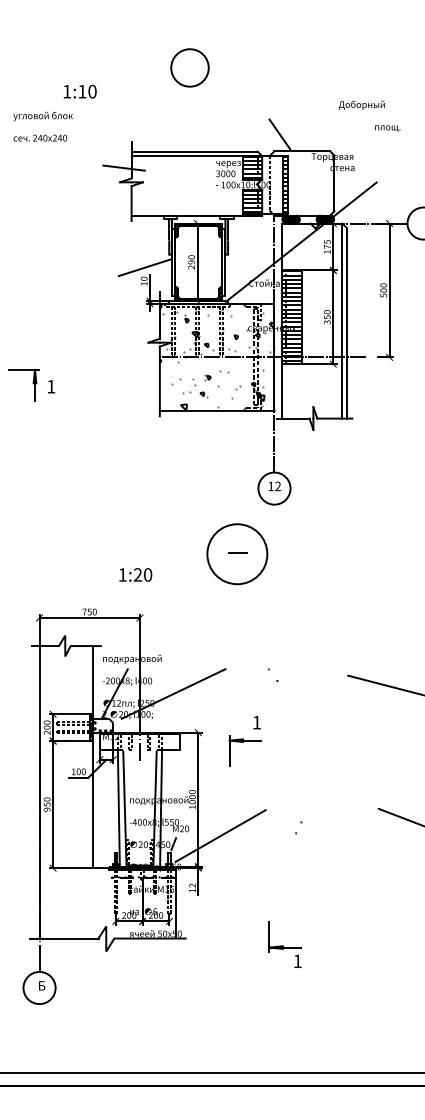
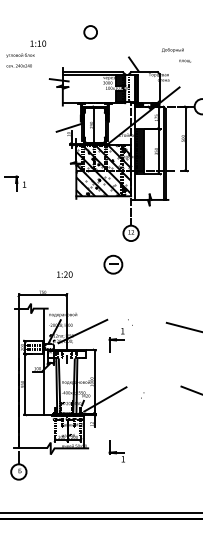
circle: (189, 68) -> (90, 32), size x0.71
hatch: (214, 356) -> (102, 170), added
circle: (237, 553) -> (113, 264), size x0.62
part: (243, 742) -> (116, 340), moved
part: (283, 945) -> (116, 451), moved

